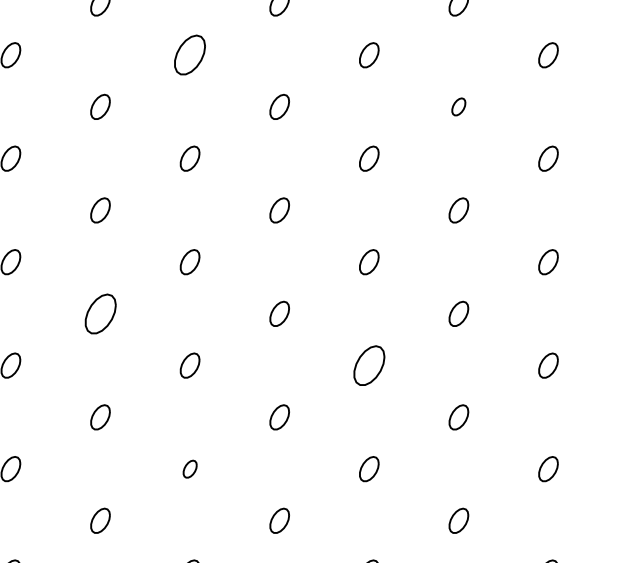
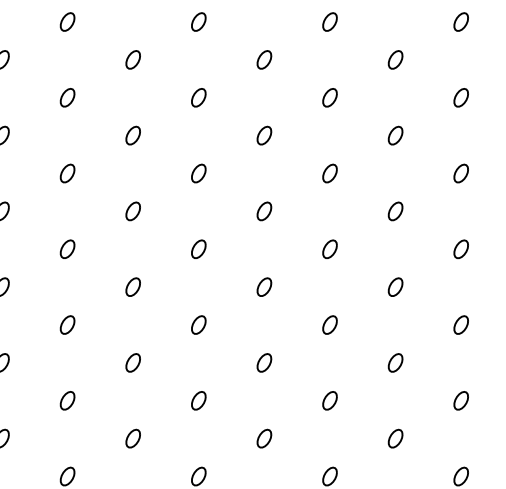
part: (189, 54) -> (198, 97), size x0.62
part: (458, 106) -> (395, 135), size x1.43
part: (99, 313) -> (132, 286), size x0.62
part: (368, 364) -> (329, 324), size x0.62
part: (189, 468) -> (198, 400), size x1.43

